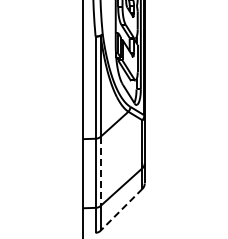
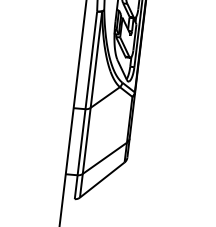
line: (100, 171) -> (86, 141), dashed -> solid
line: (121, 209) -> (102, 179), dashed -> solid

